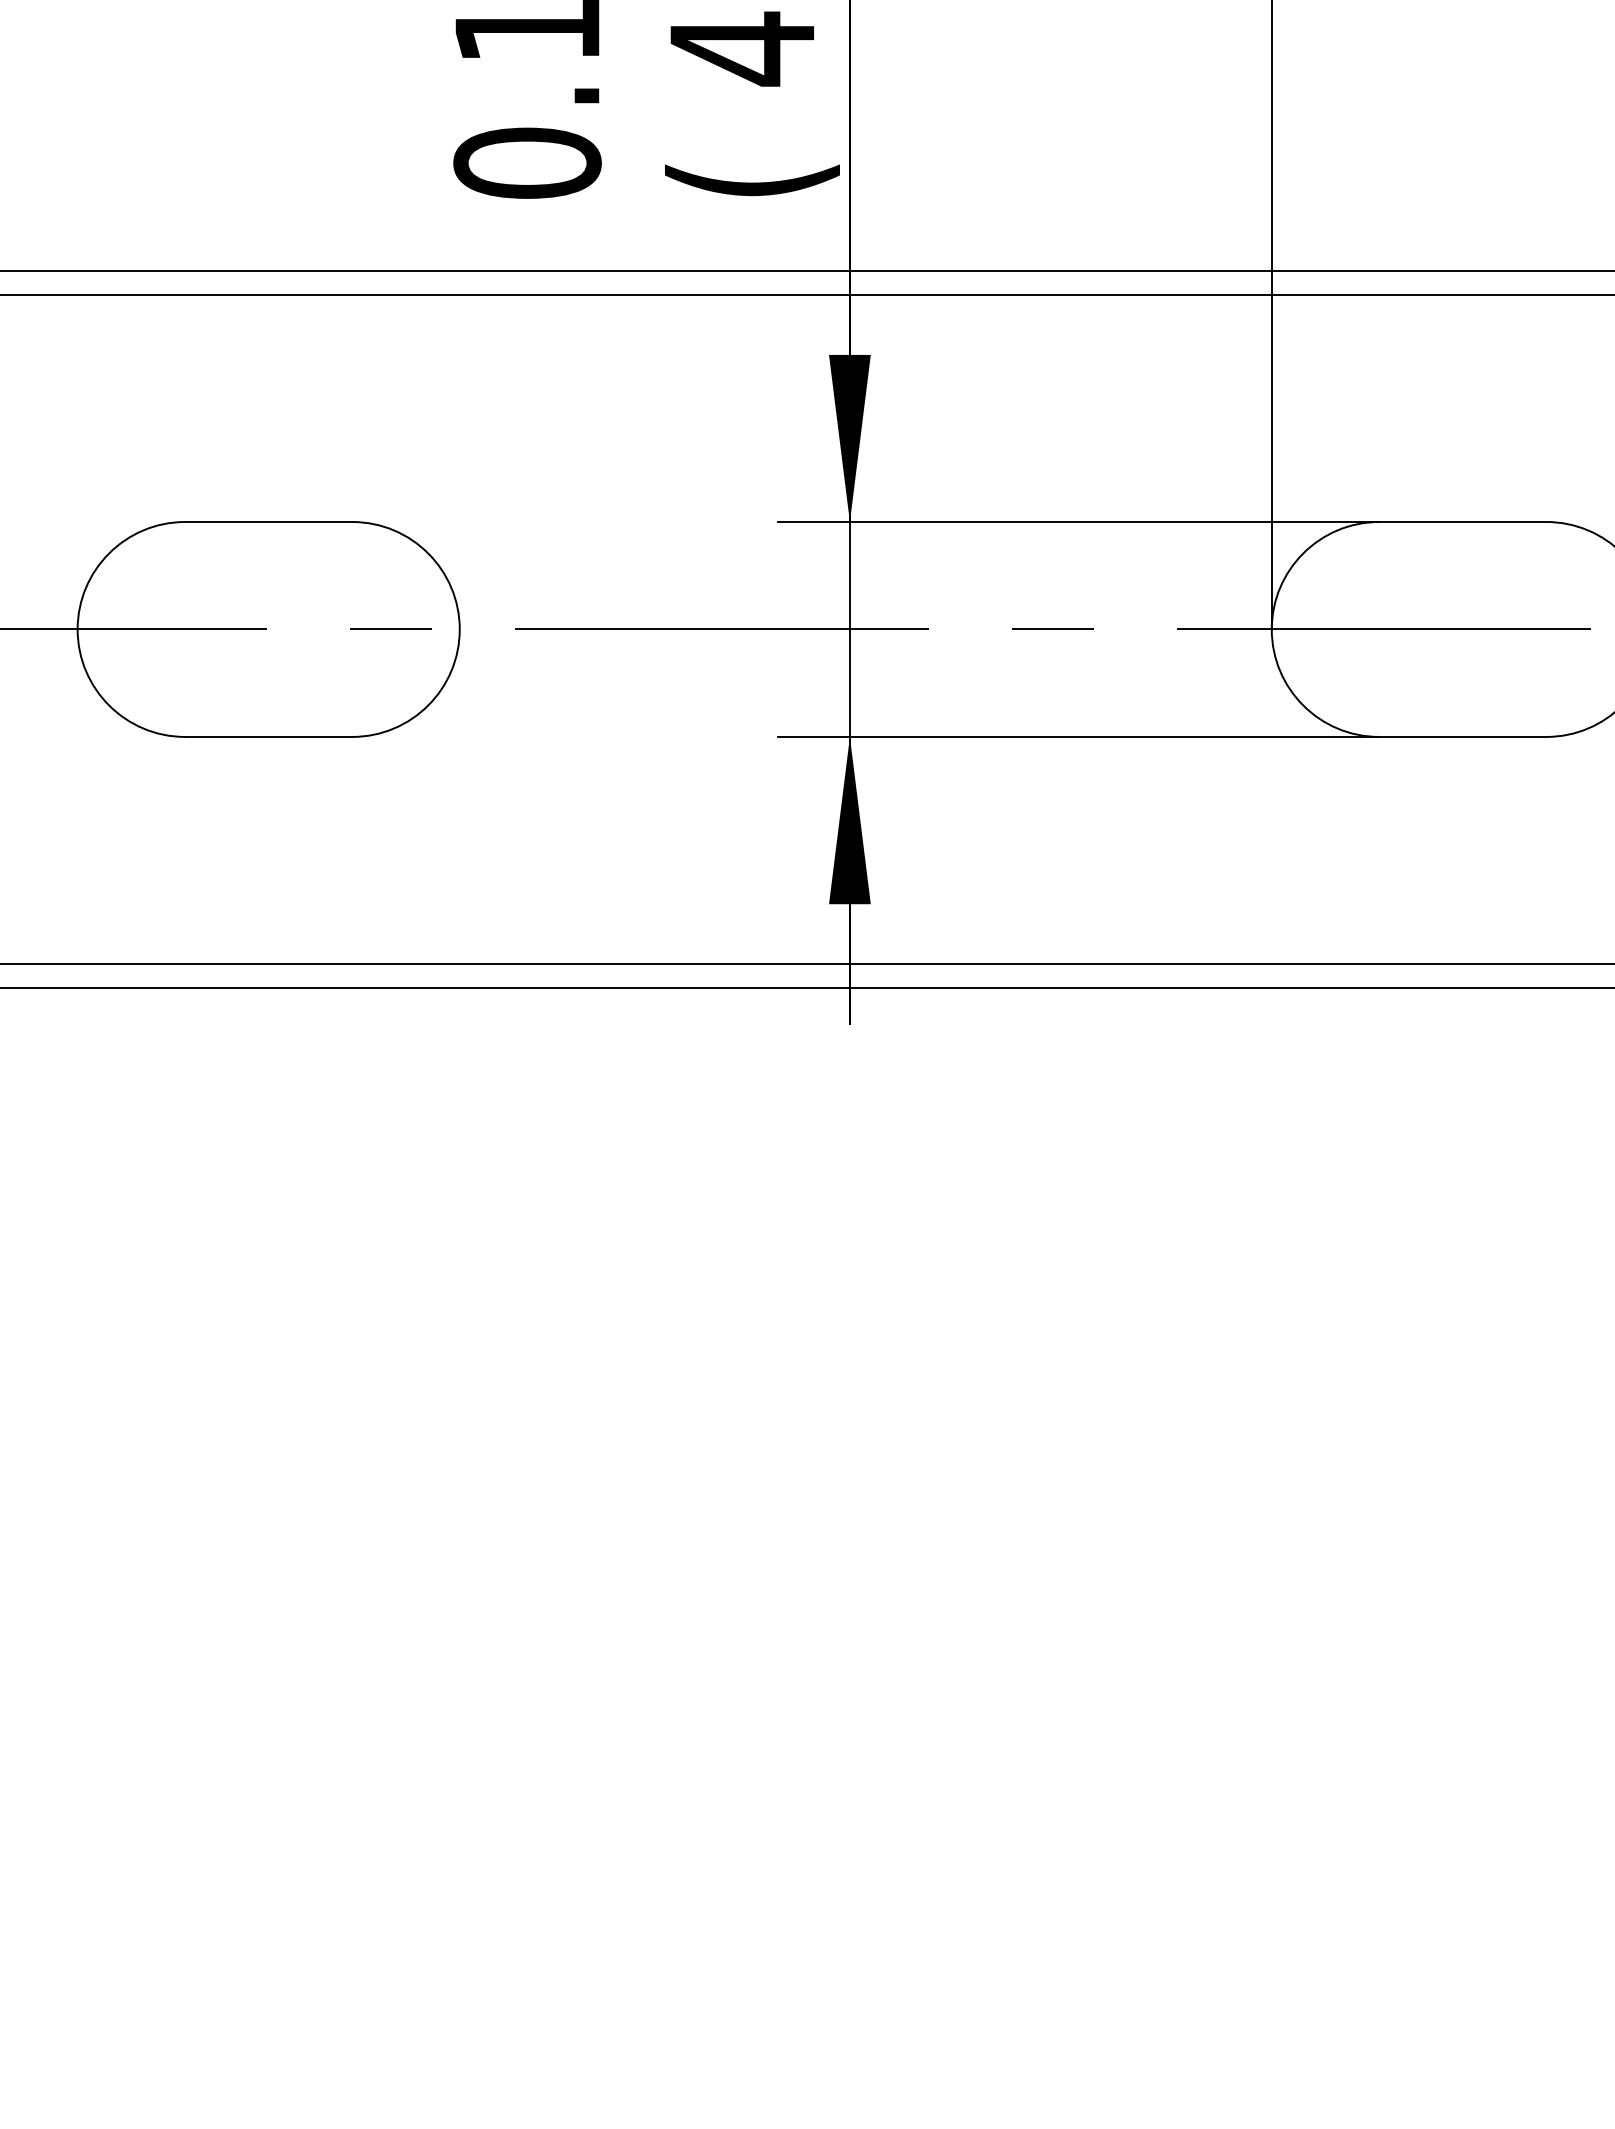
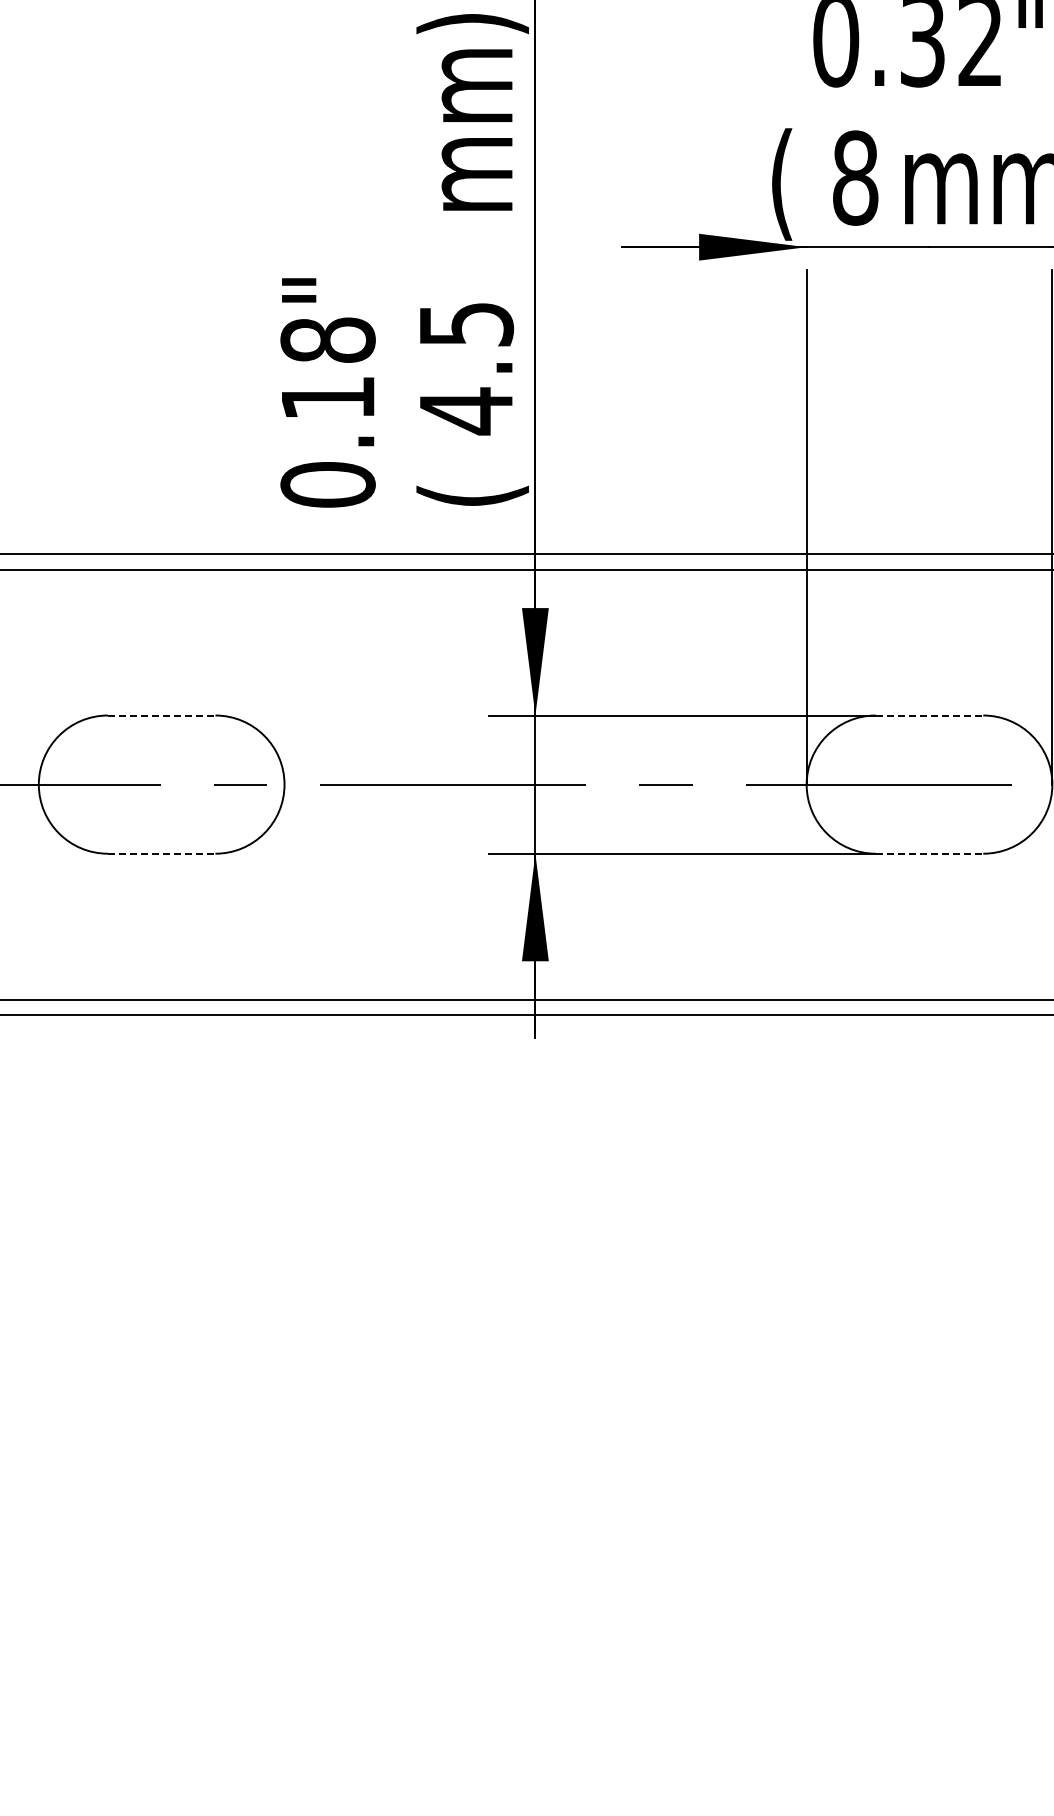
line: (268, 521) -> (161, 715), solid -> dashed
line: (1462, 521) -> (929, 715), solid -> dashed
line: (268, 736) -> (161, 853), solid -> dashed
line: (1462, 736) -> (929, 853), solid -> dashed

